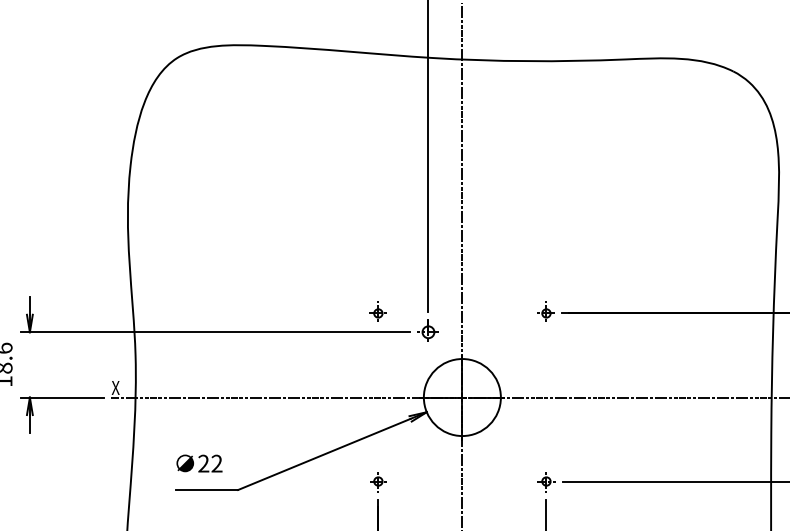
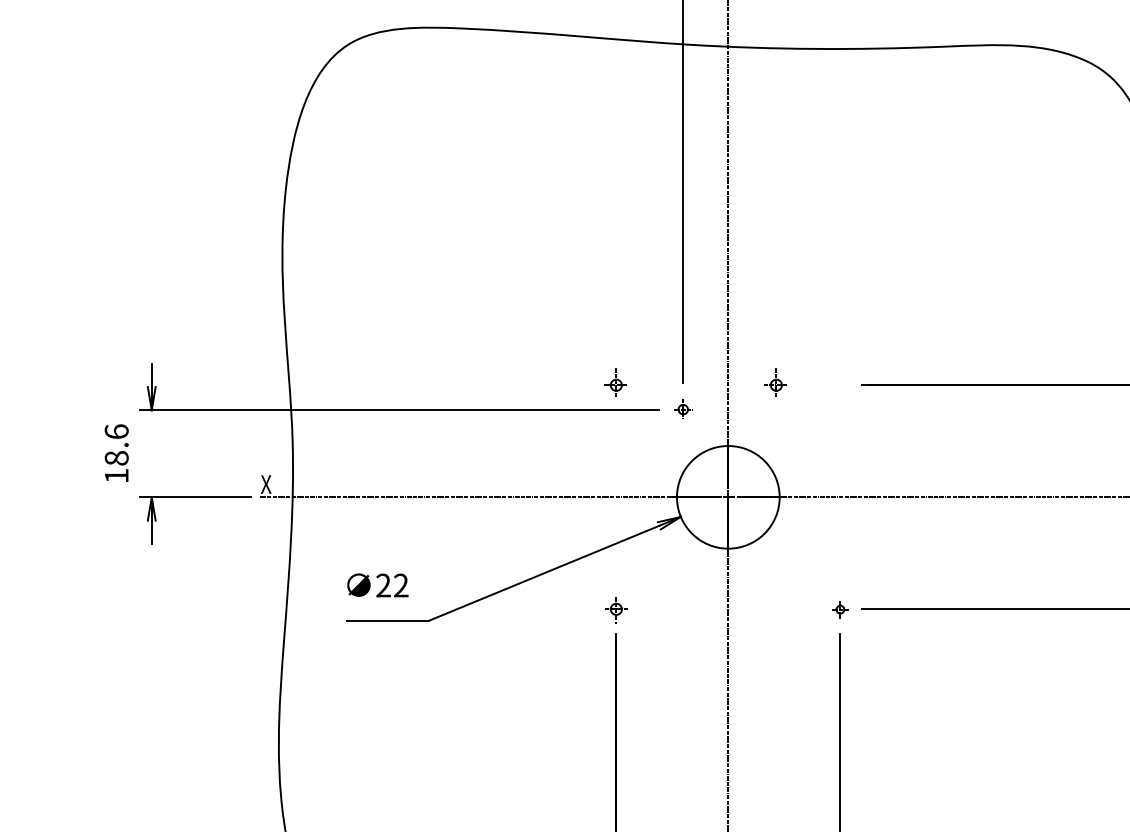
part: (545, 311) -> (775, 382), moved
part: (428, 330) -> (683, 408), size x0.6
part: (546, 482) -> (840, 610), size x0.7

